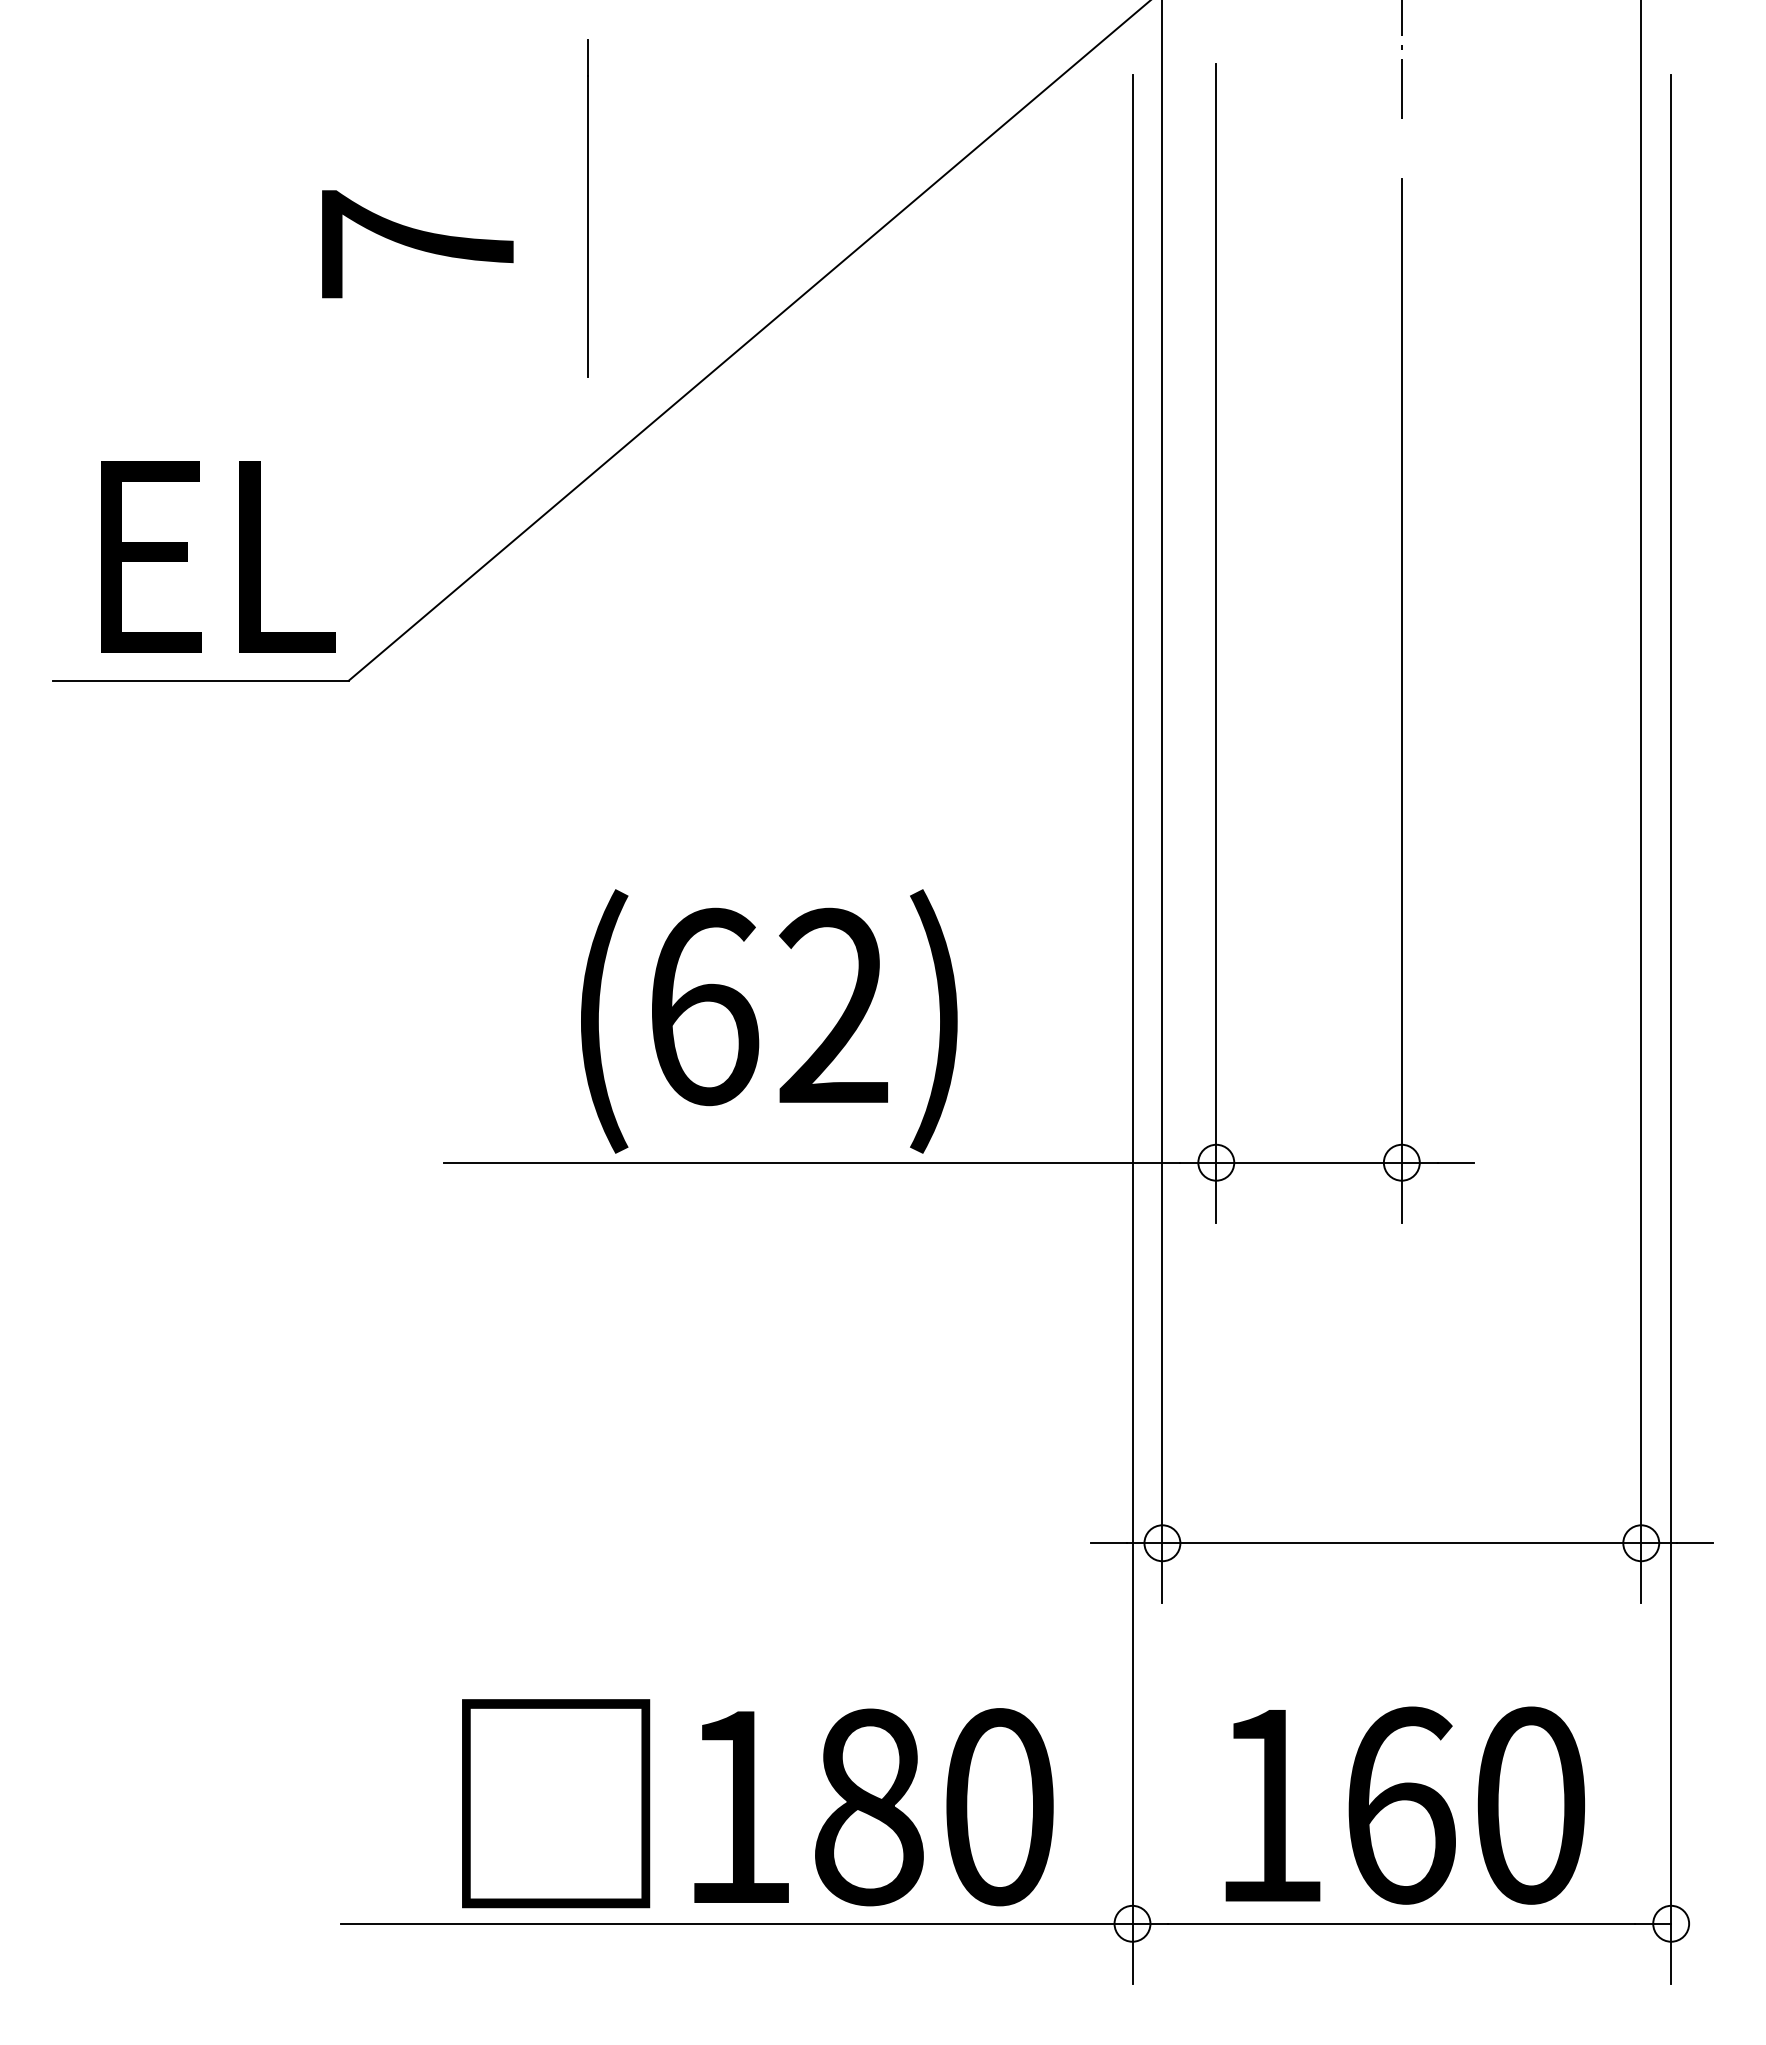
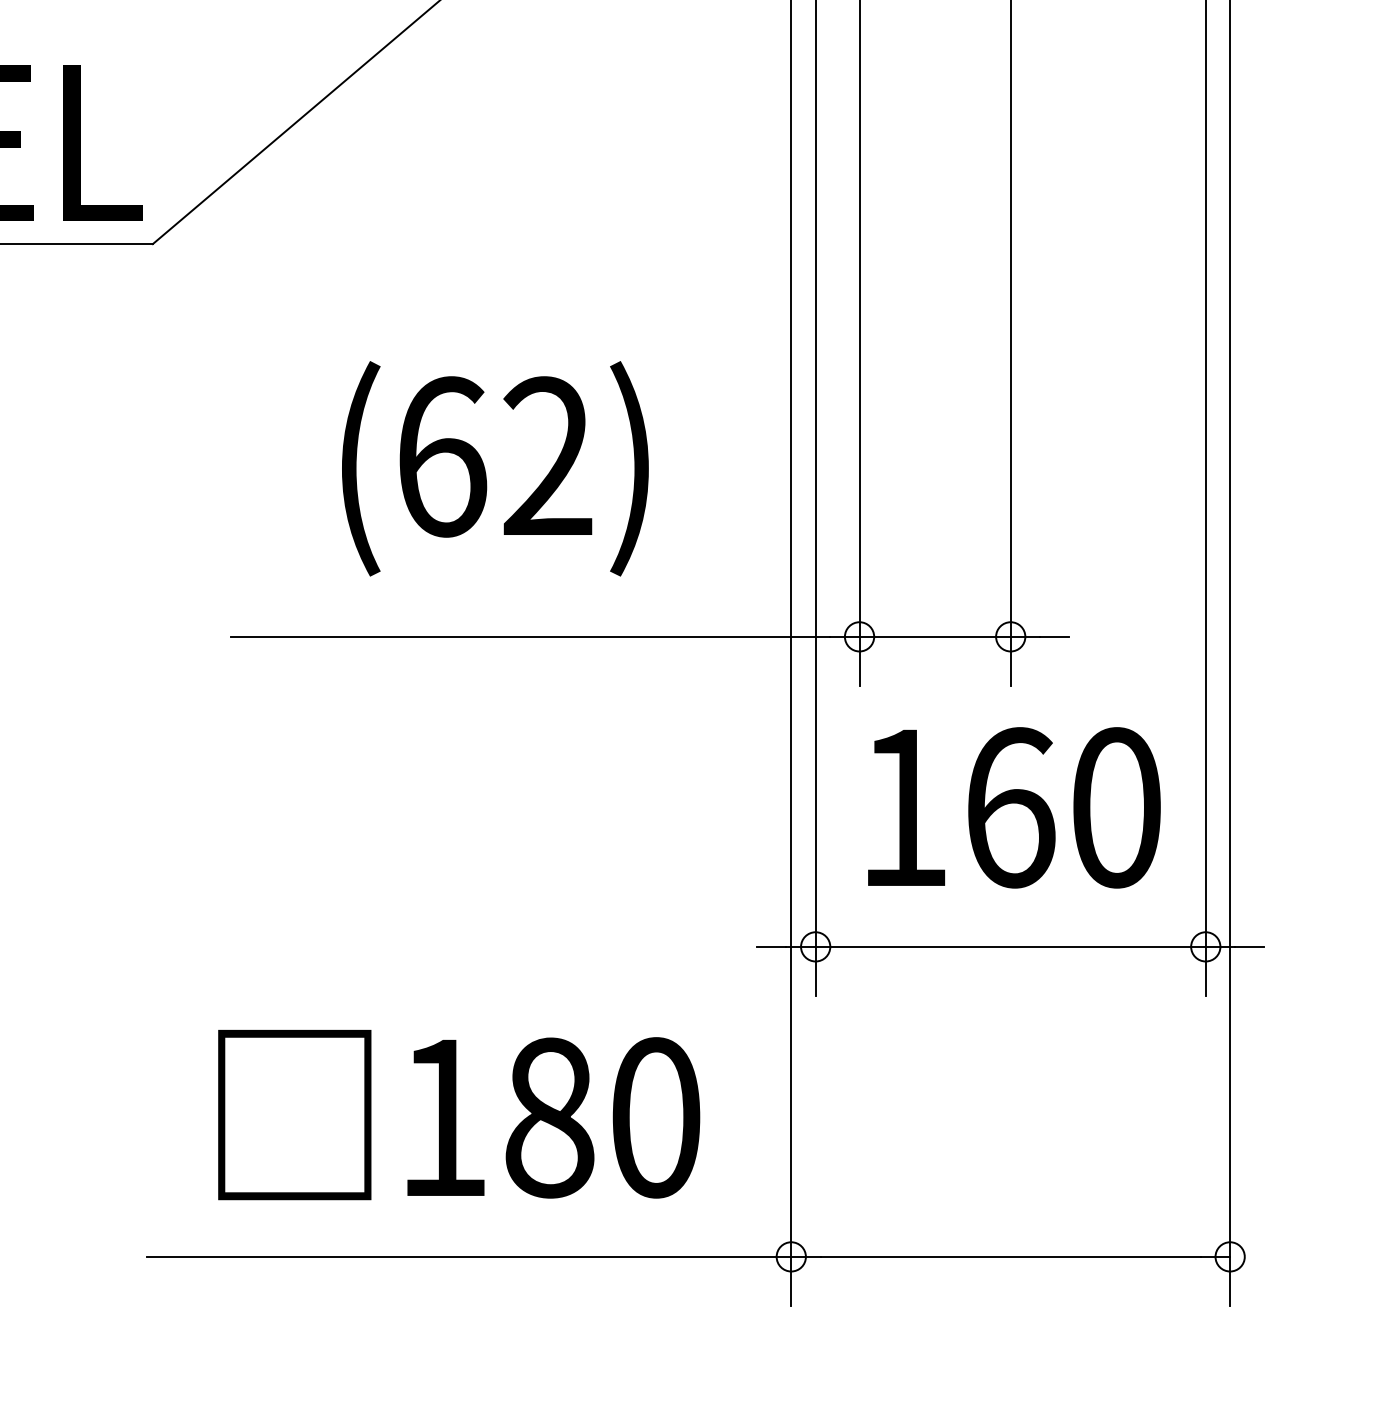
text: (769, 1021) -> (495, 468), moved
text: (757, 1803) -> (458, 1114), moved
text: (1404, 1805) -> (1013, 807), moved

